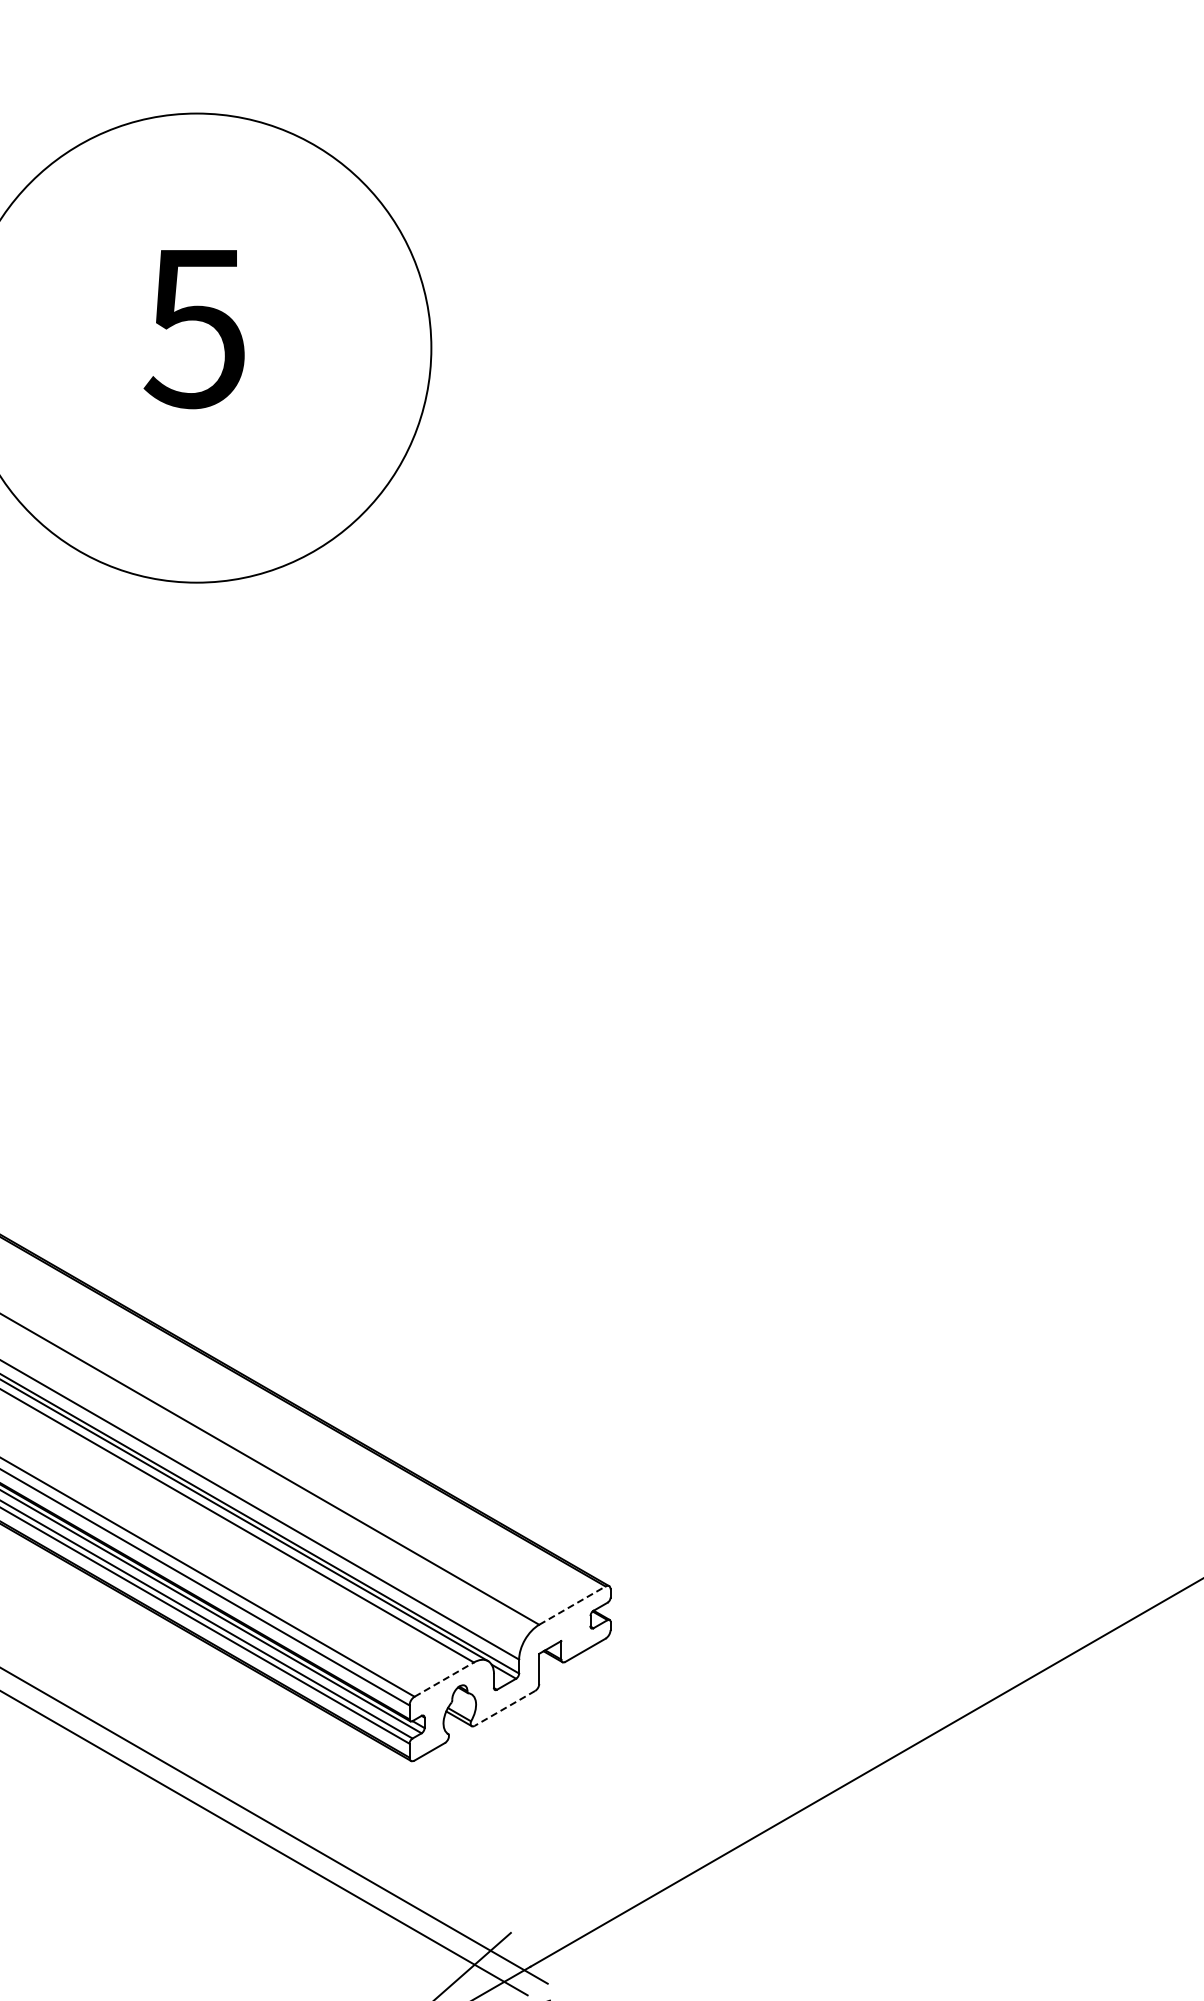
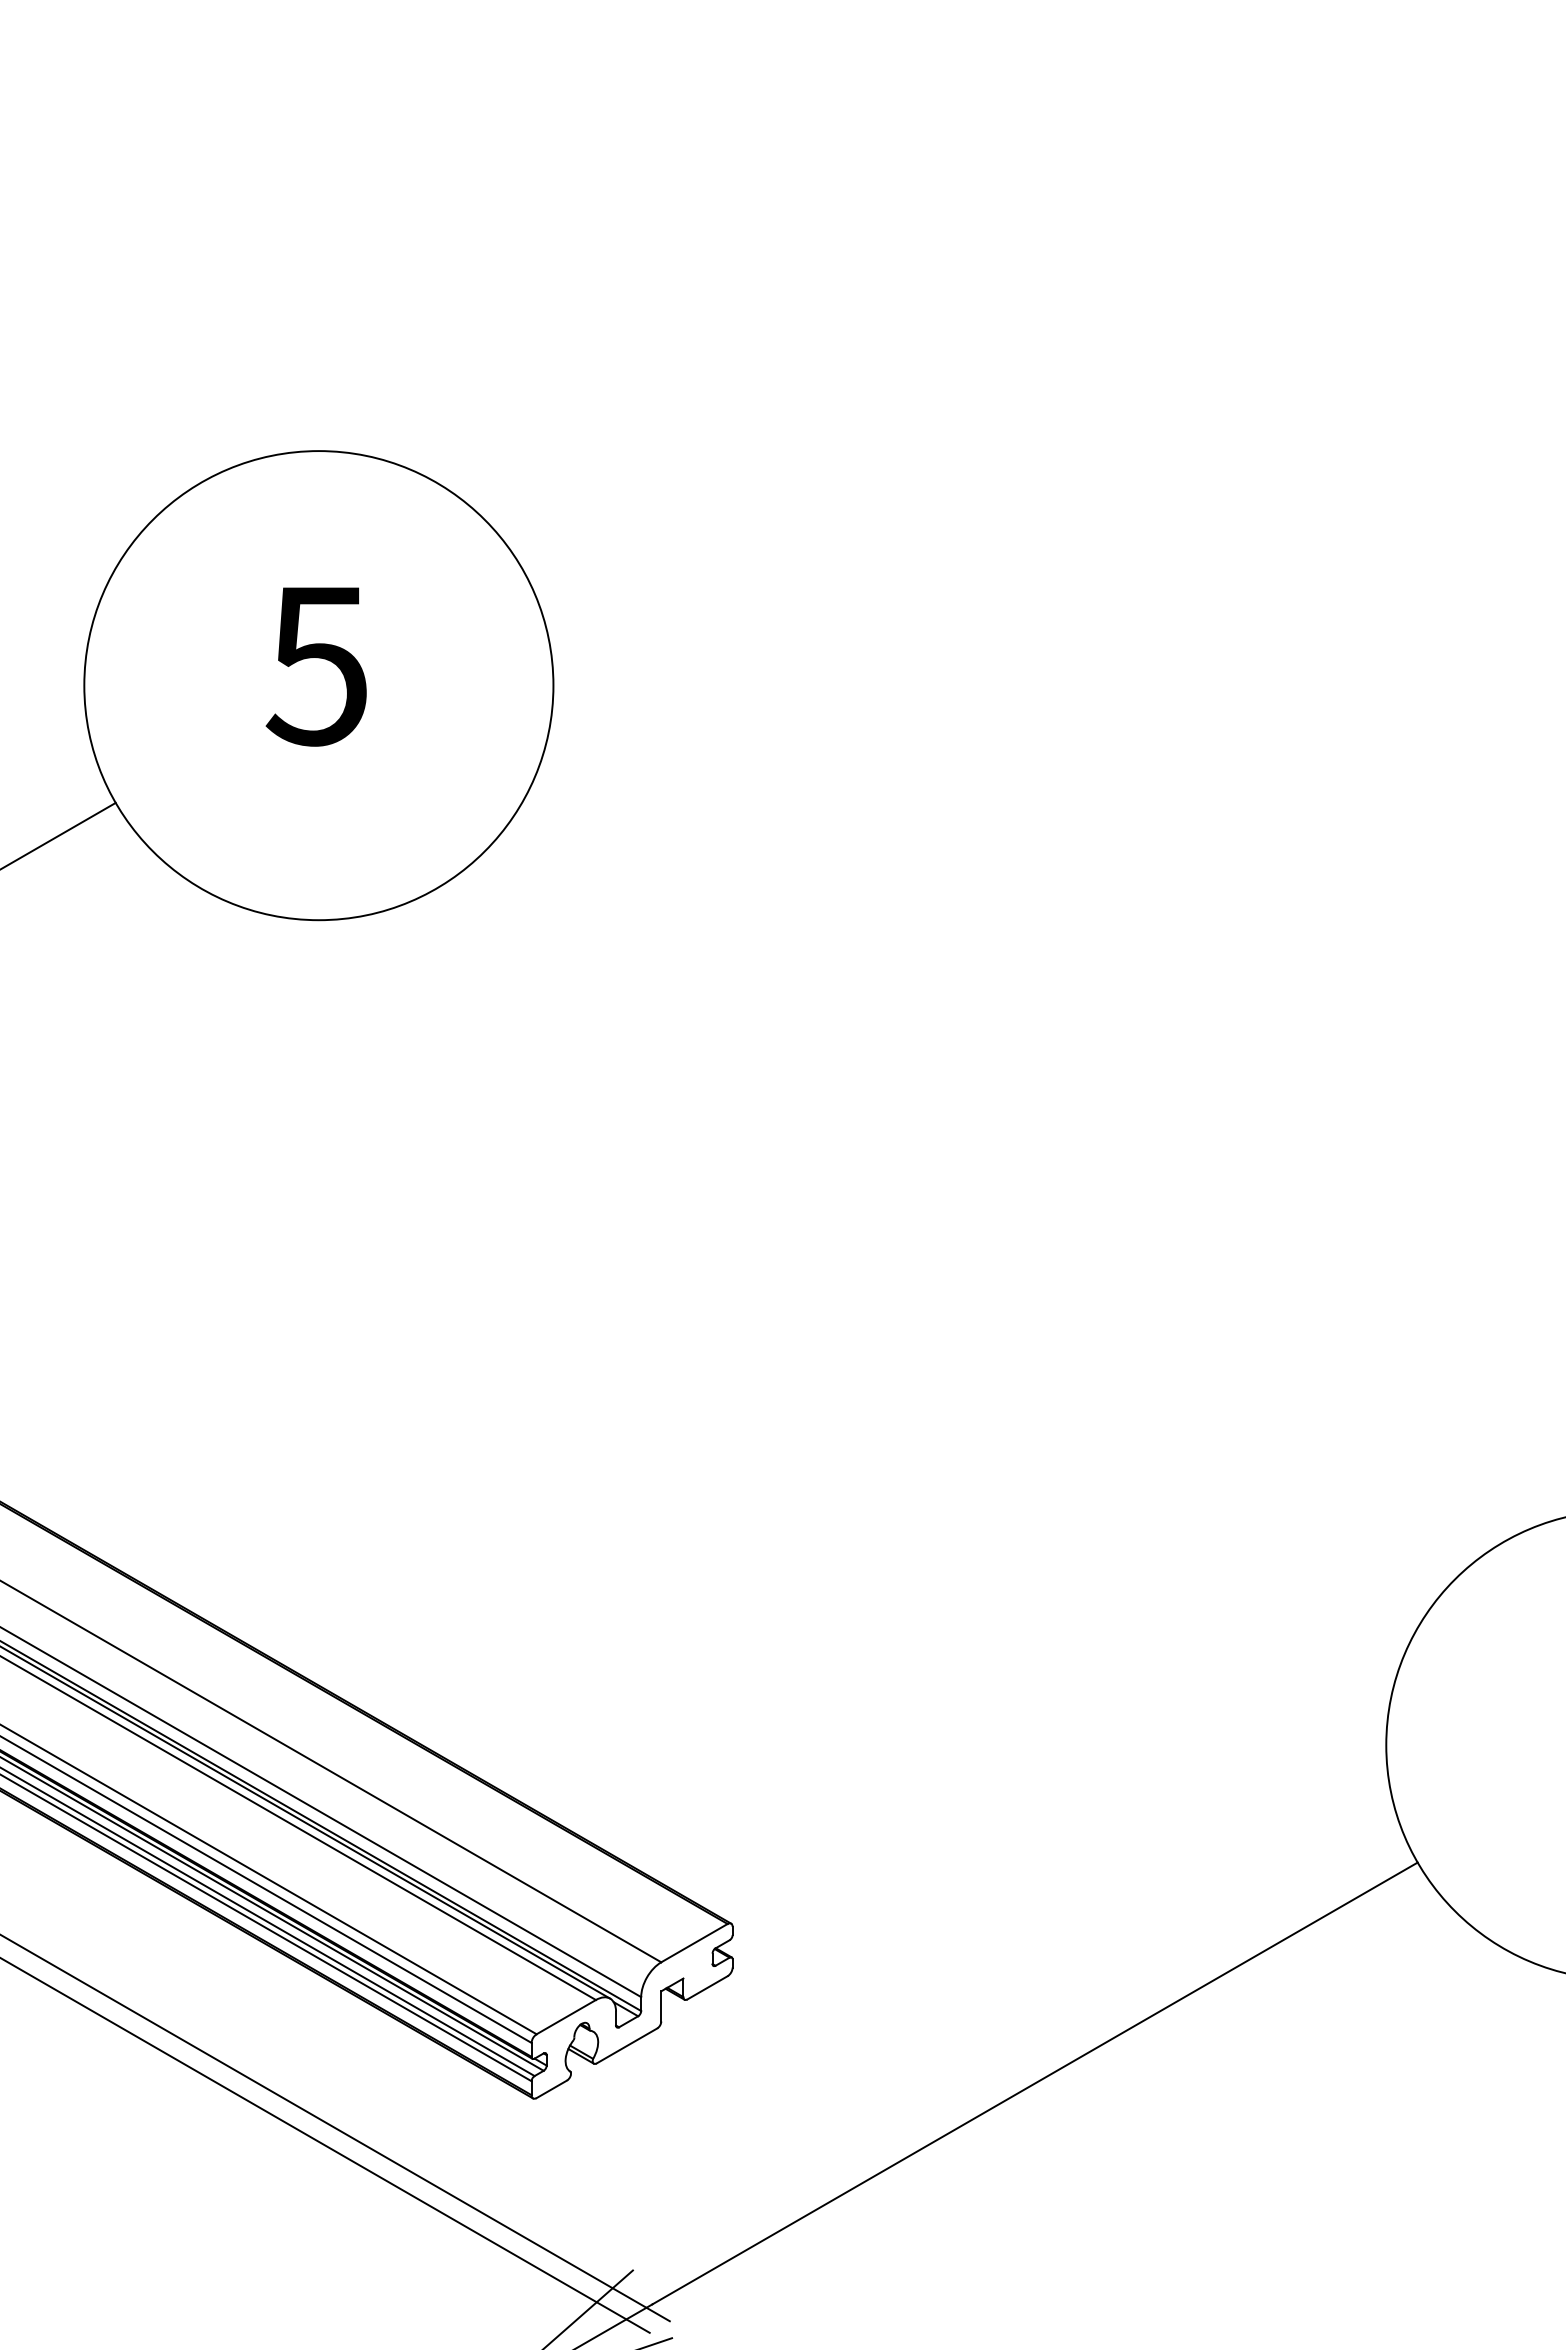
line: (572, 1604) -> (694, 1942), dashed -> solid
line: (444, 1678) -> (566, 2016), dashed -> solid
line: (505, 1707) -> (627, 2045), dashed -> solid

